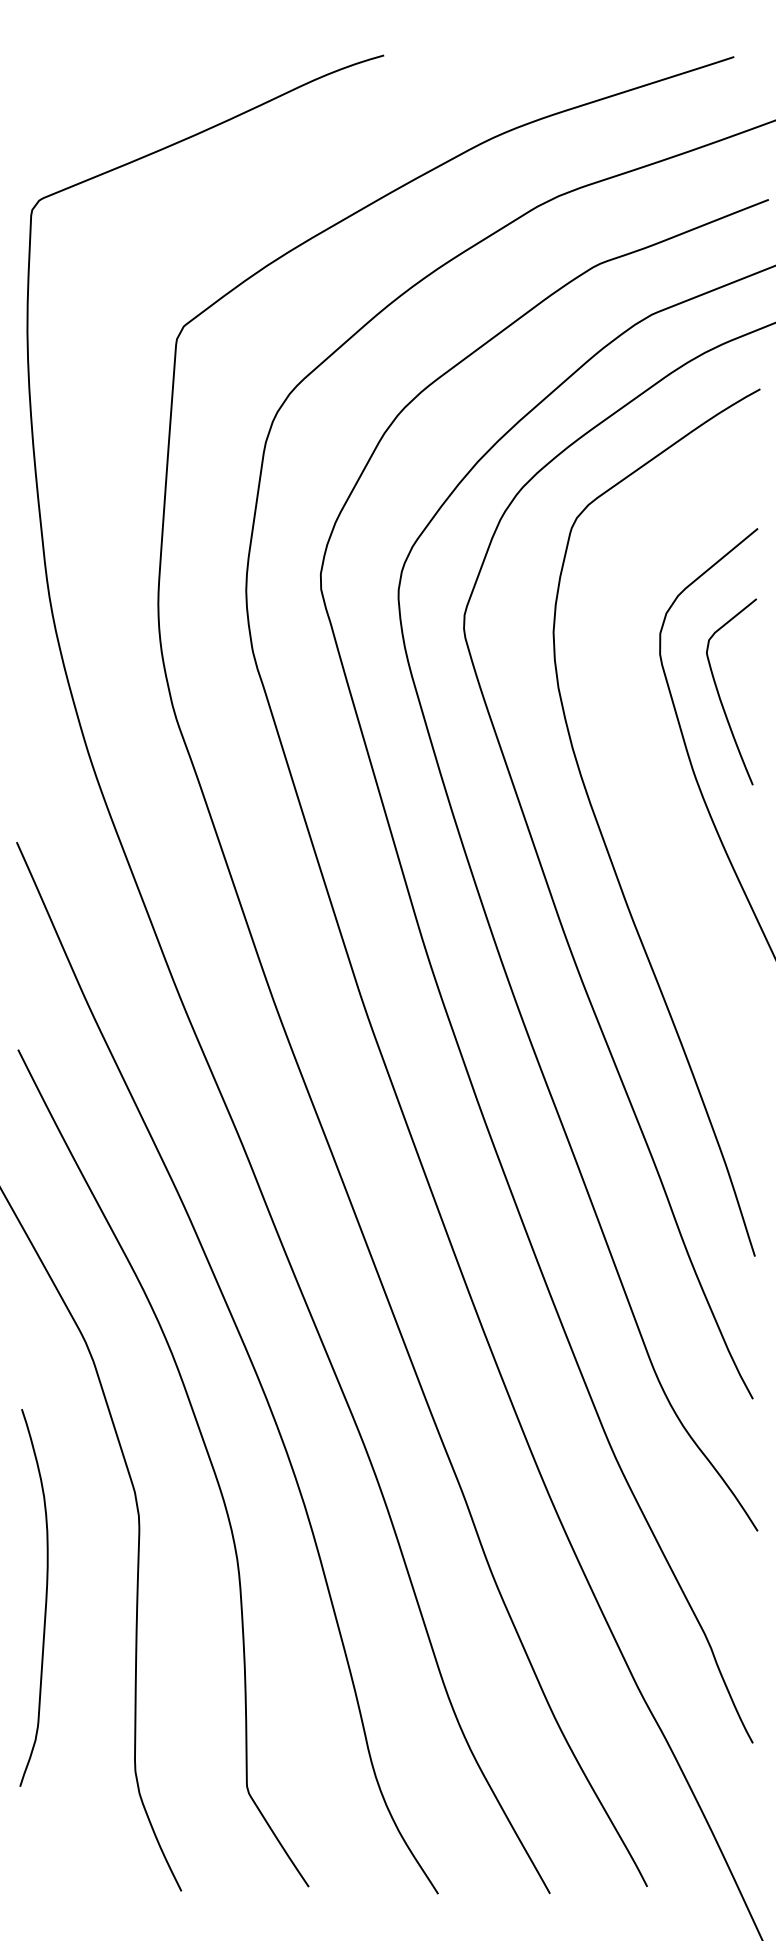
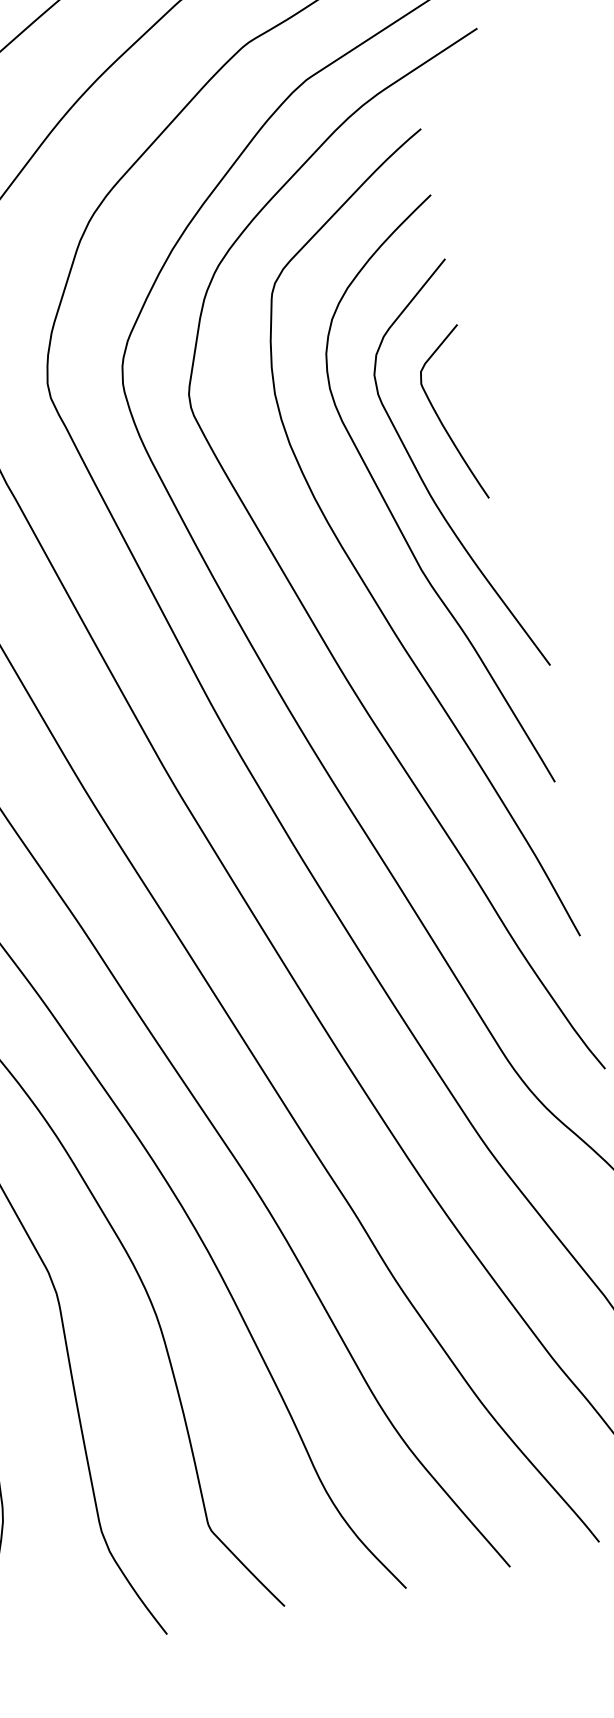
curve: (651, 785) -> (394, 517), added

